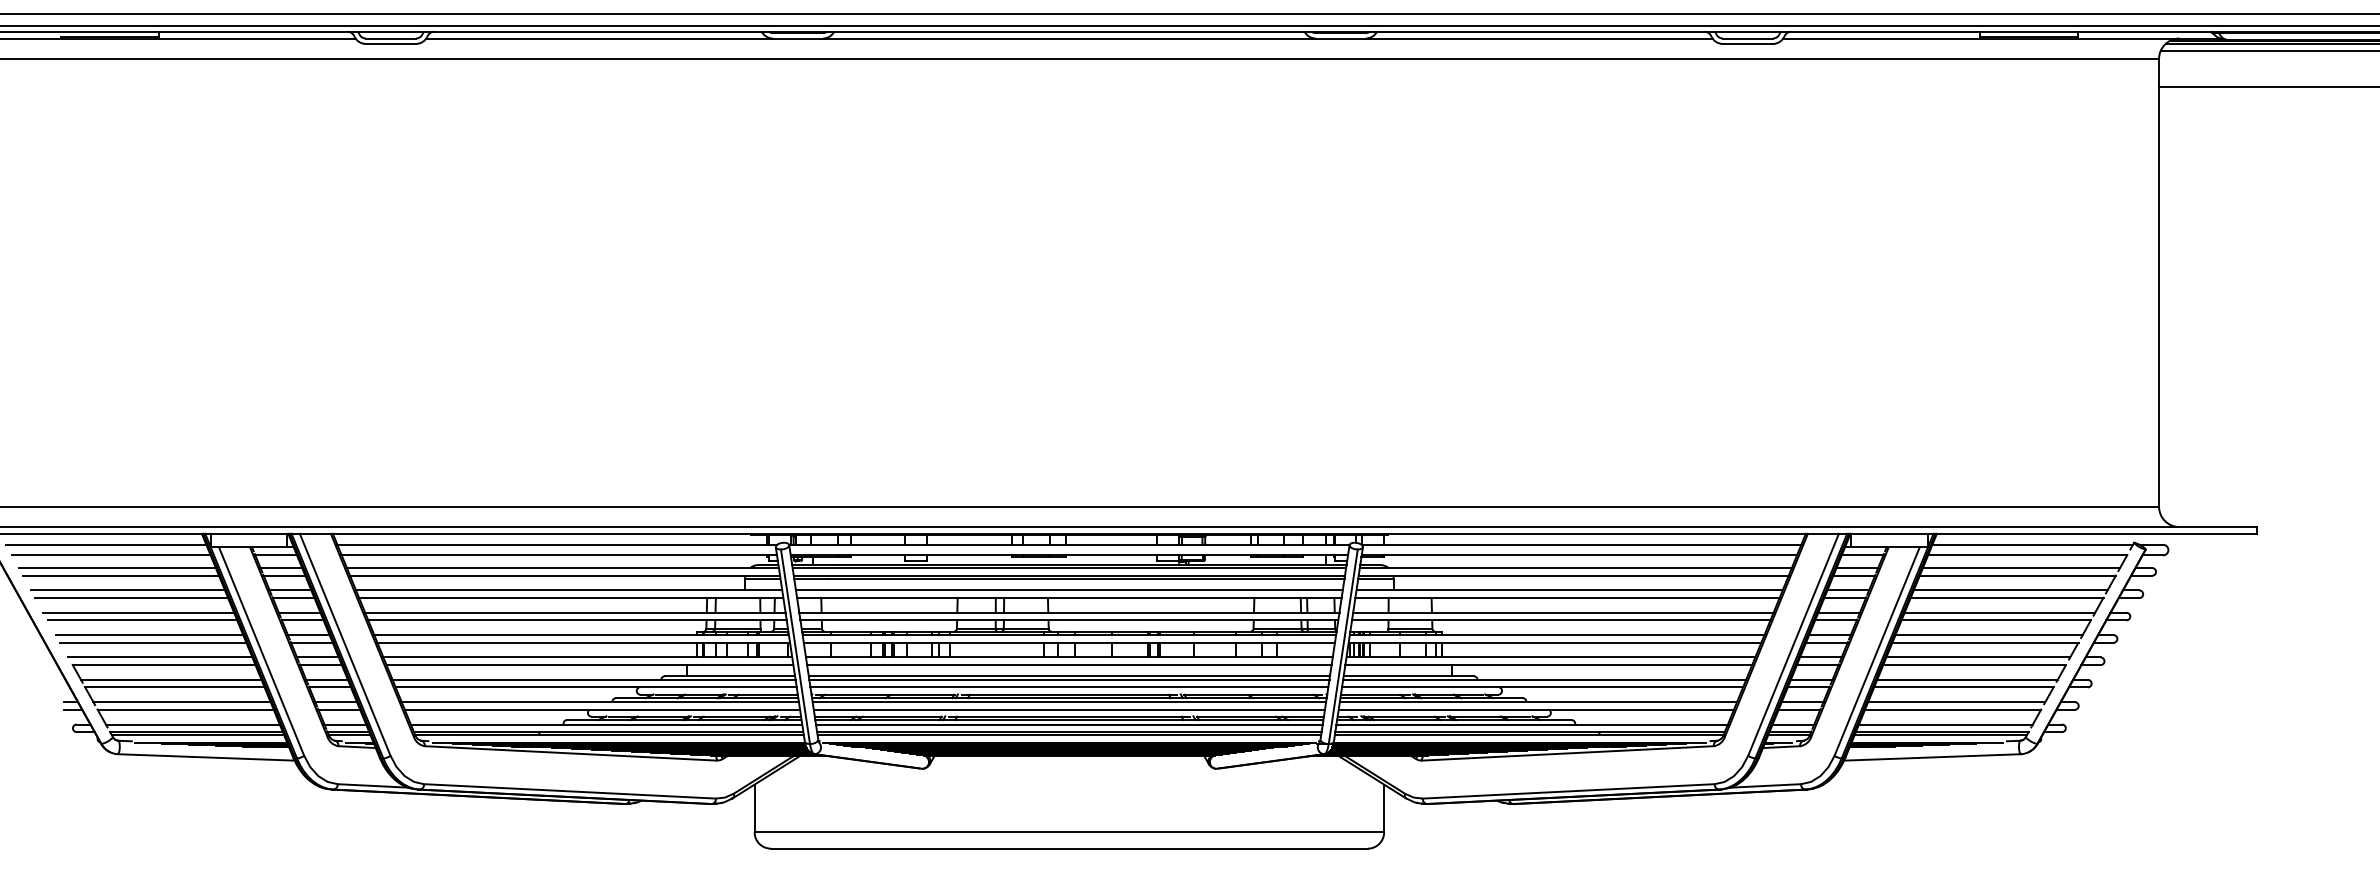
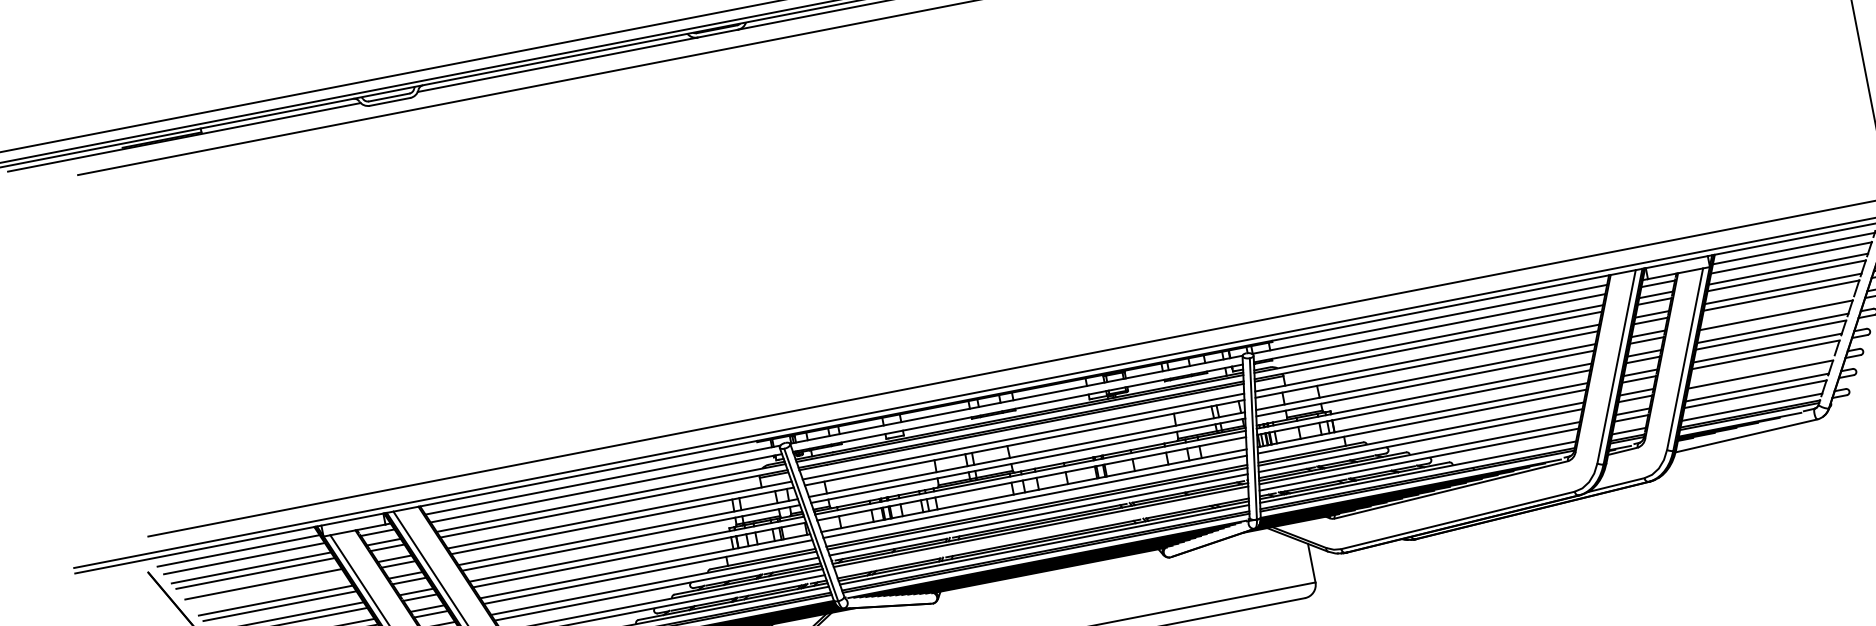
line: (131, 598) -> (267, 590), removed
line: (1999, 612) -> (1777, 308), removed
line: (1967, 679) -> (1762, 367), removed
line: (1069, 709) -> (1042, 532), removed

